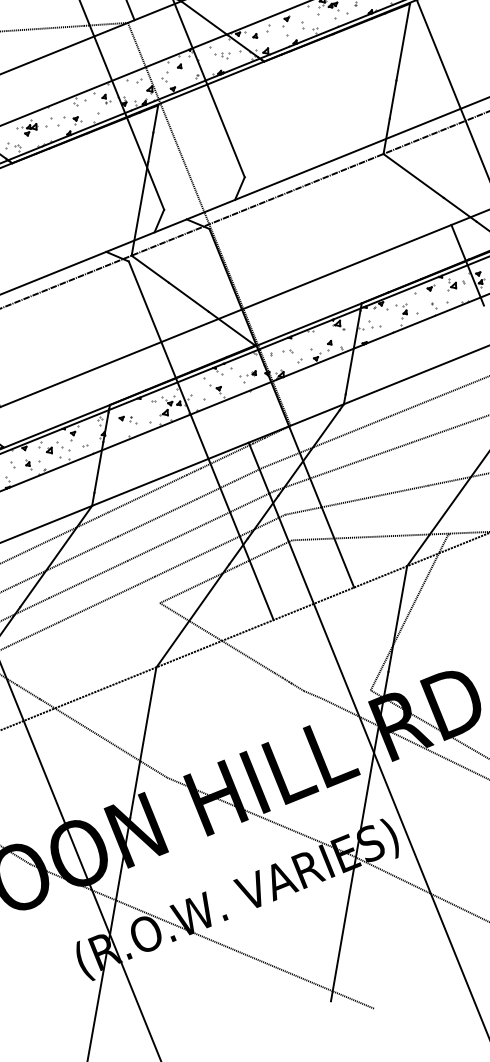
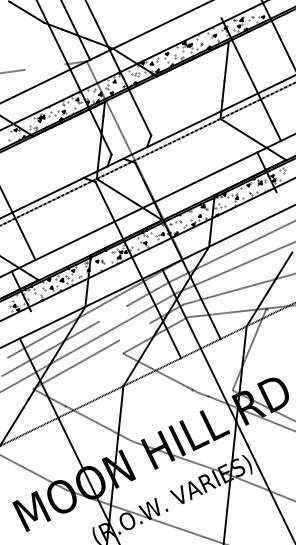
line: (43, 27) -> (44, 66), removed
line: (144, 522) -> (112, 313), removed
line: (185, 561) -> (134, 331), removed

